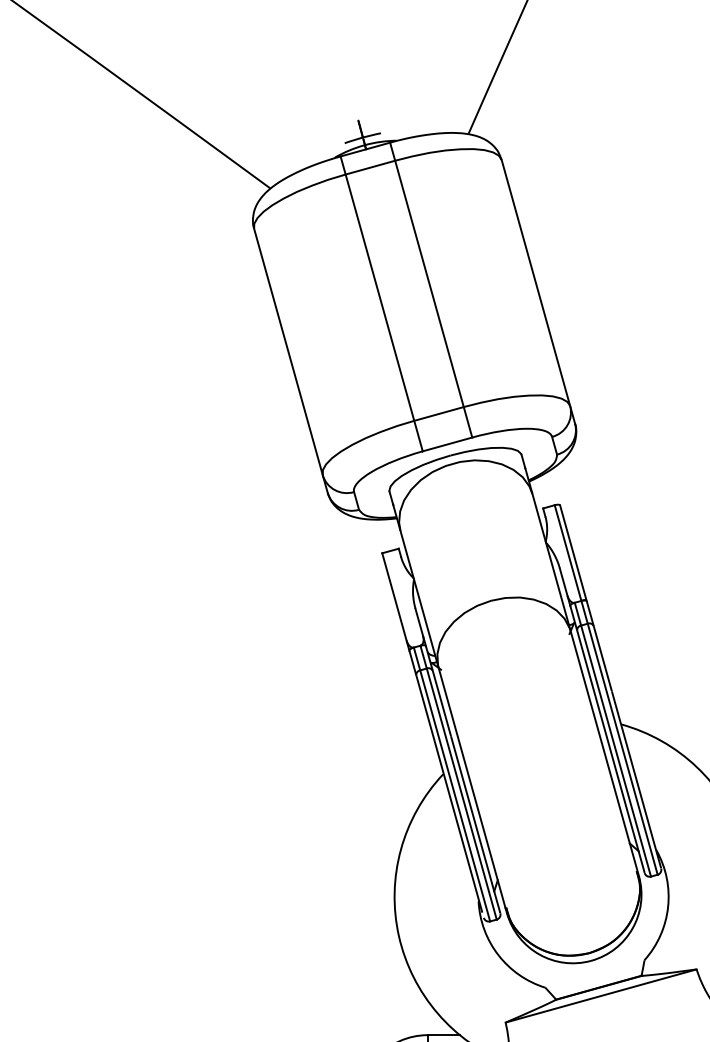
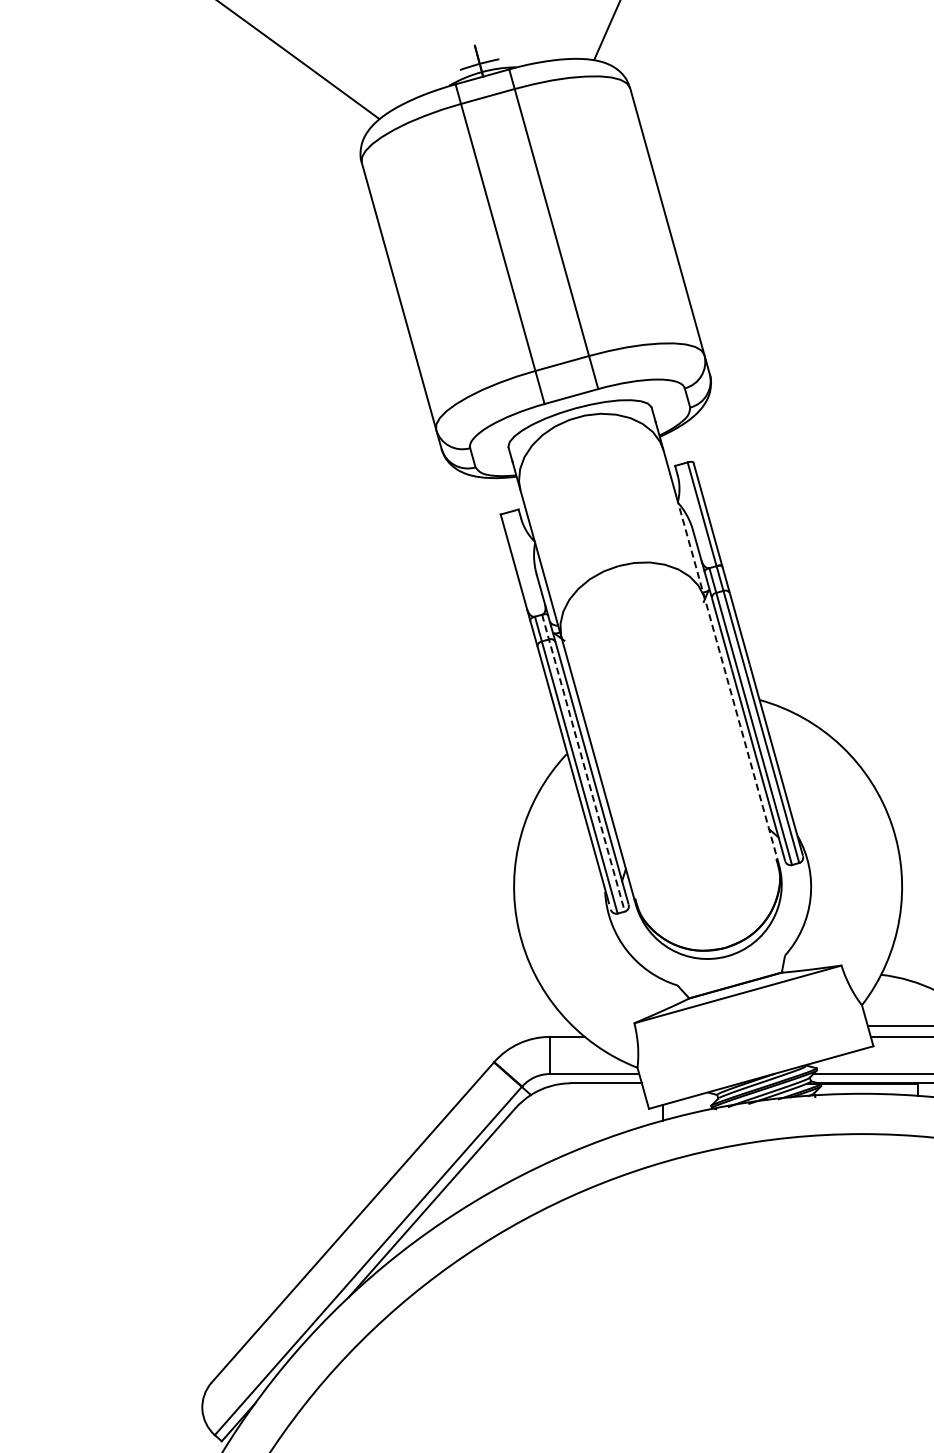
line: (592, 710) -> (728, 684), solid -> dashed
line: (458, 782) -> (583, 763), solid -> dashed

